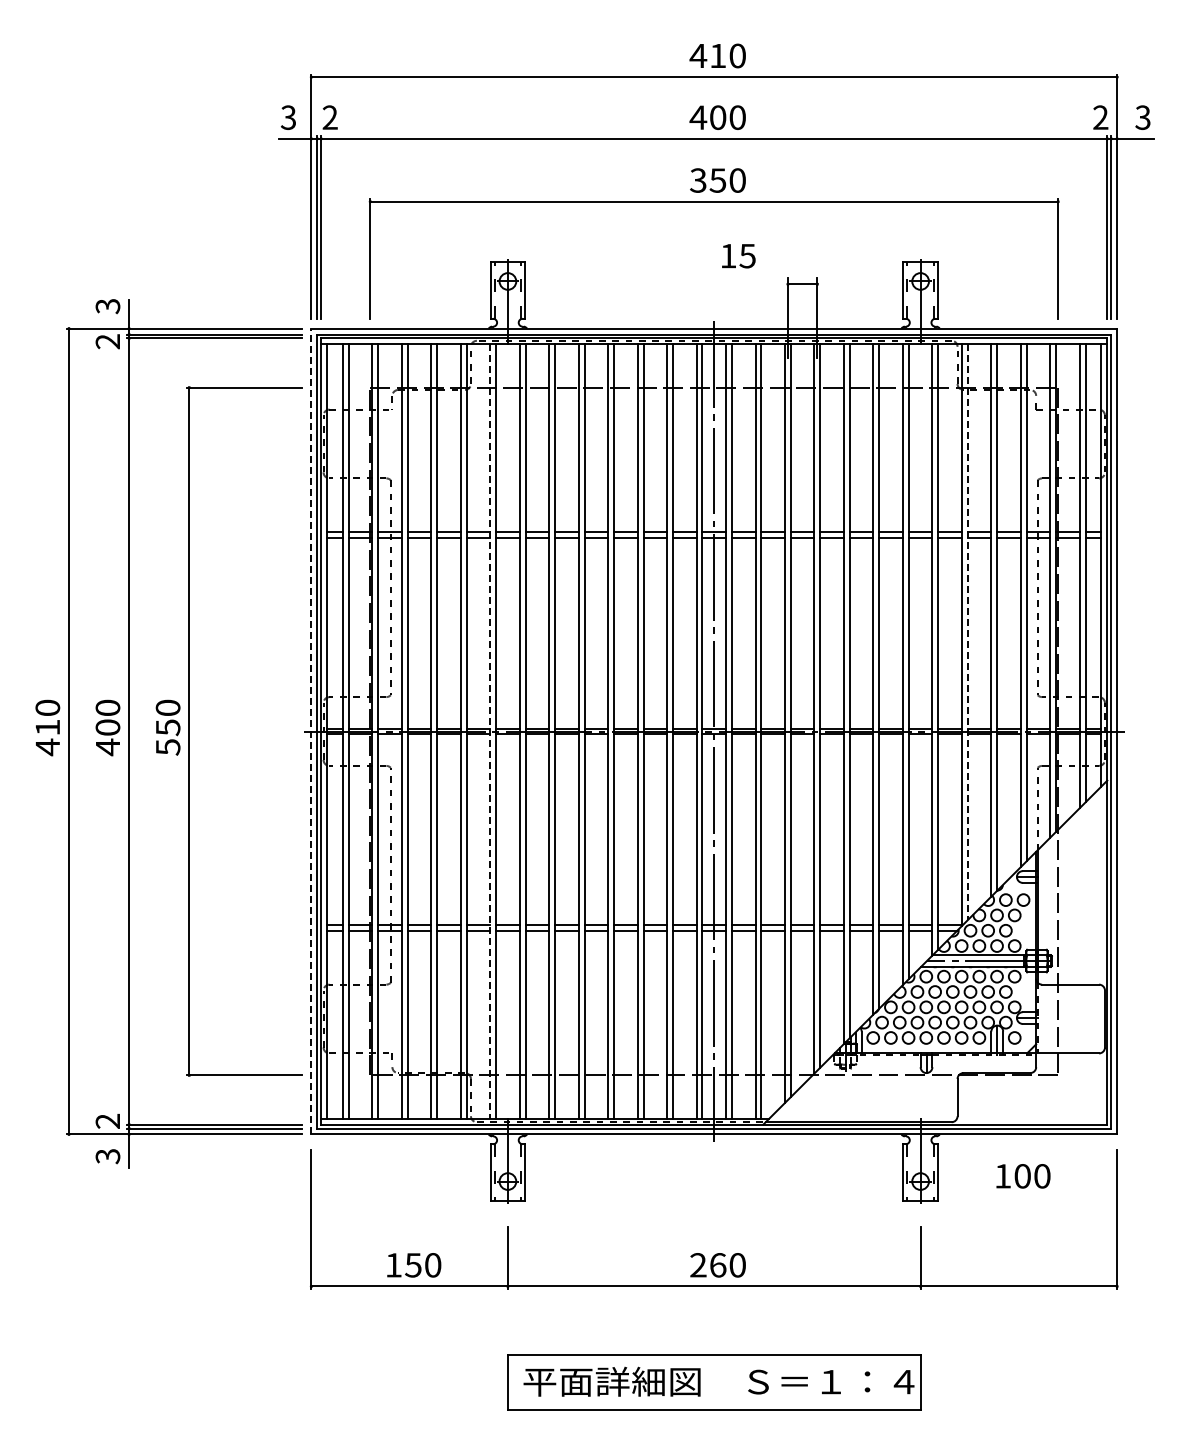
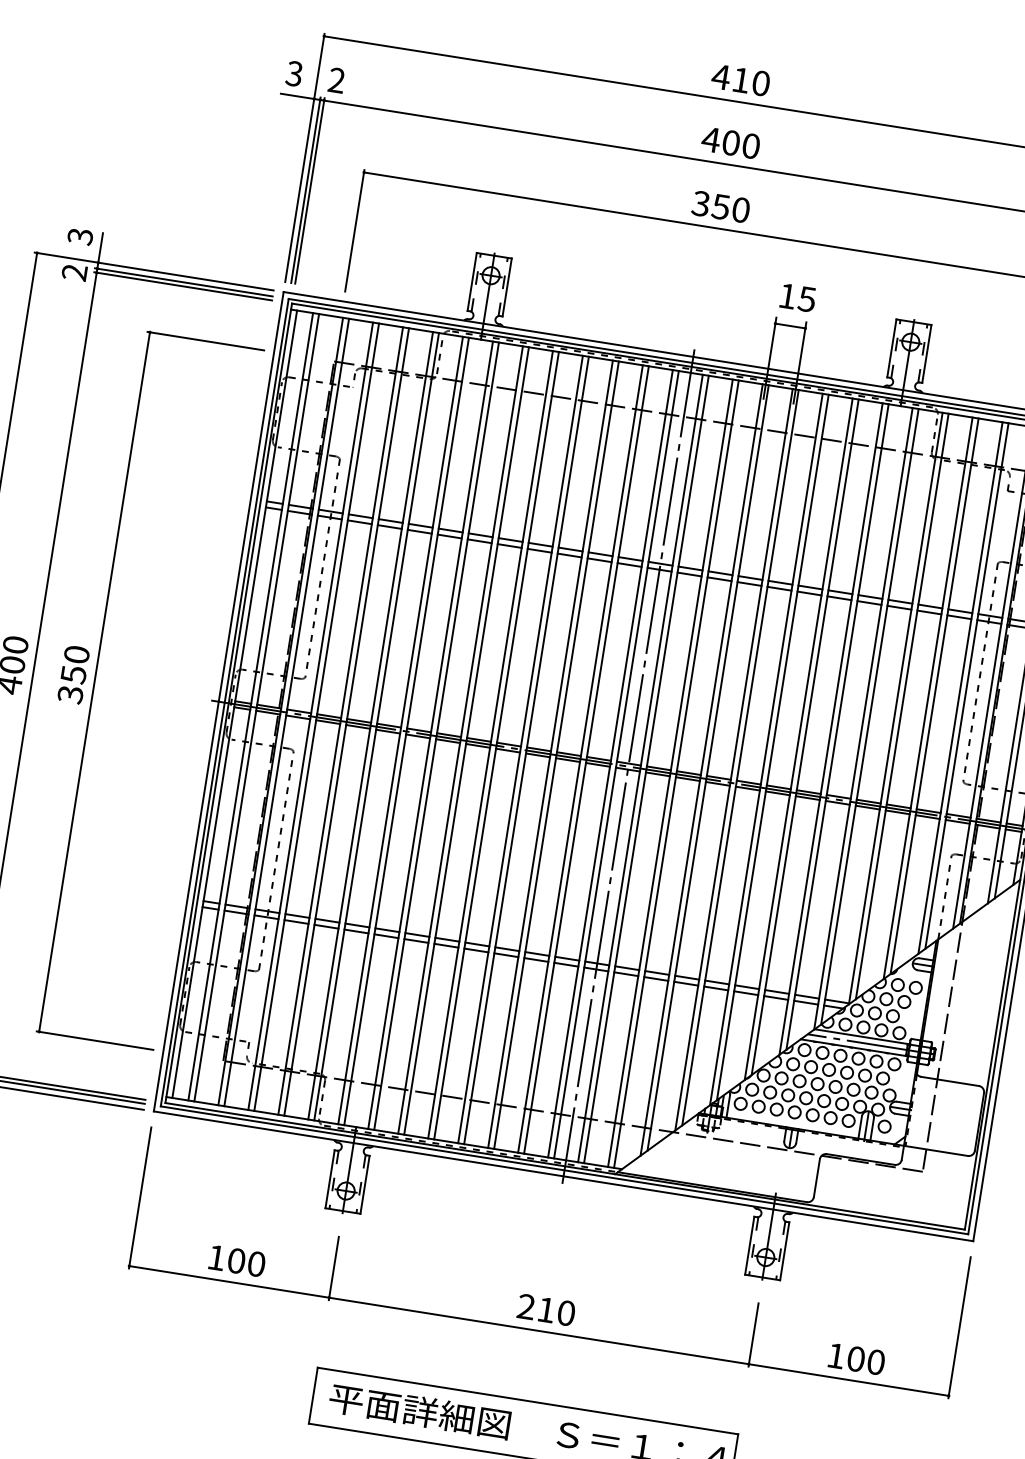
text: (738, 256) -> (797, 298), moved
line: (967, 632) -> (901, 706), dashed -> solid
line: (311, 731) -> (218, 701), dashed -> solid
line: (490, 732) -> (400, 731), dashed -> solid
text: (167, 746) -> (70, 693), 550 -> 350
text: (1023, 1176) -> (856, 1359), moved
text: (413, 1265) -> (236, 1261), 150 -> 100
text: (718, 1265) -> (546, 1310), 260 -> 210

